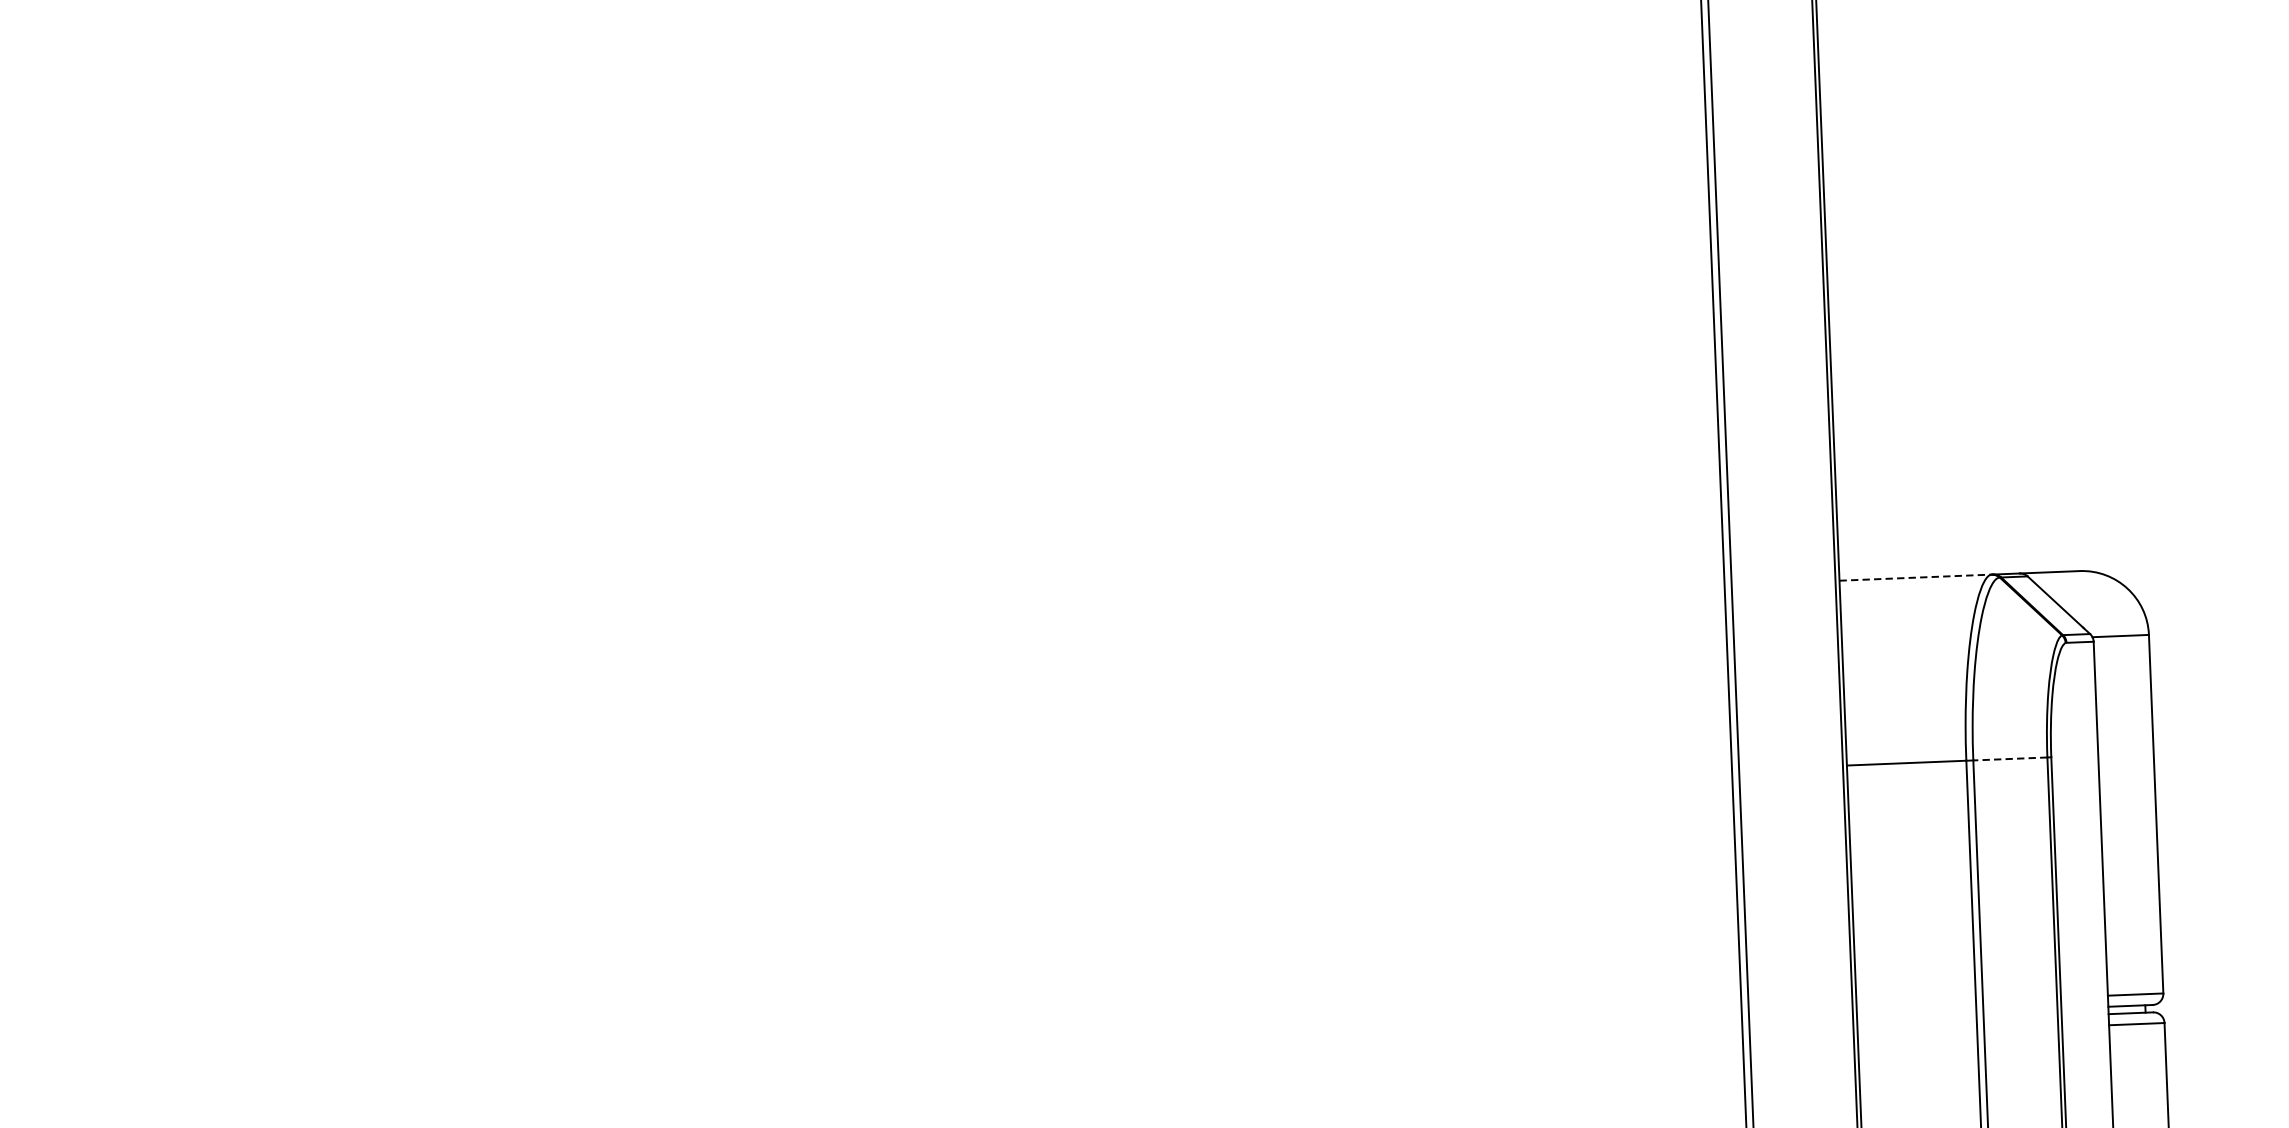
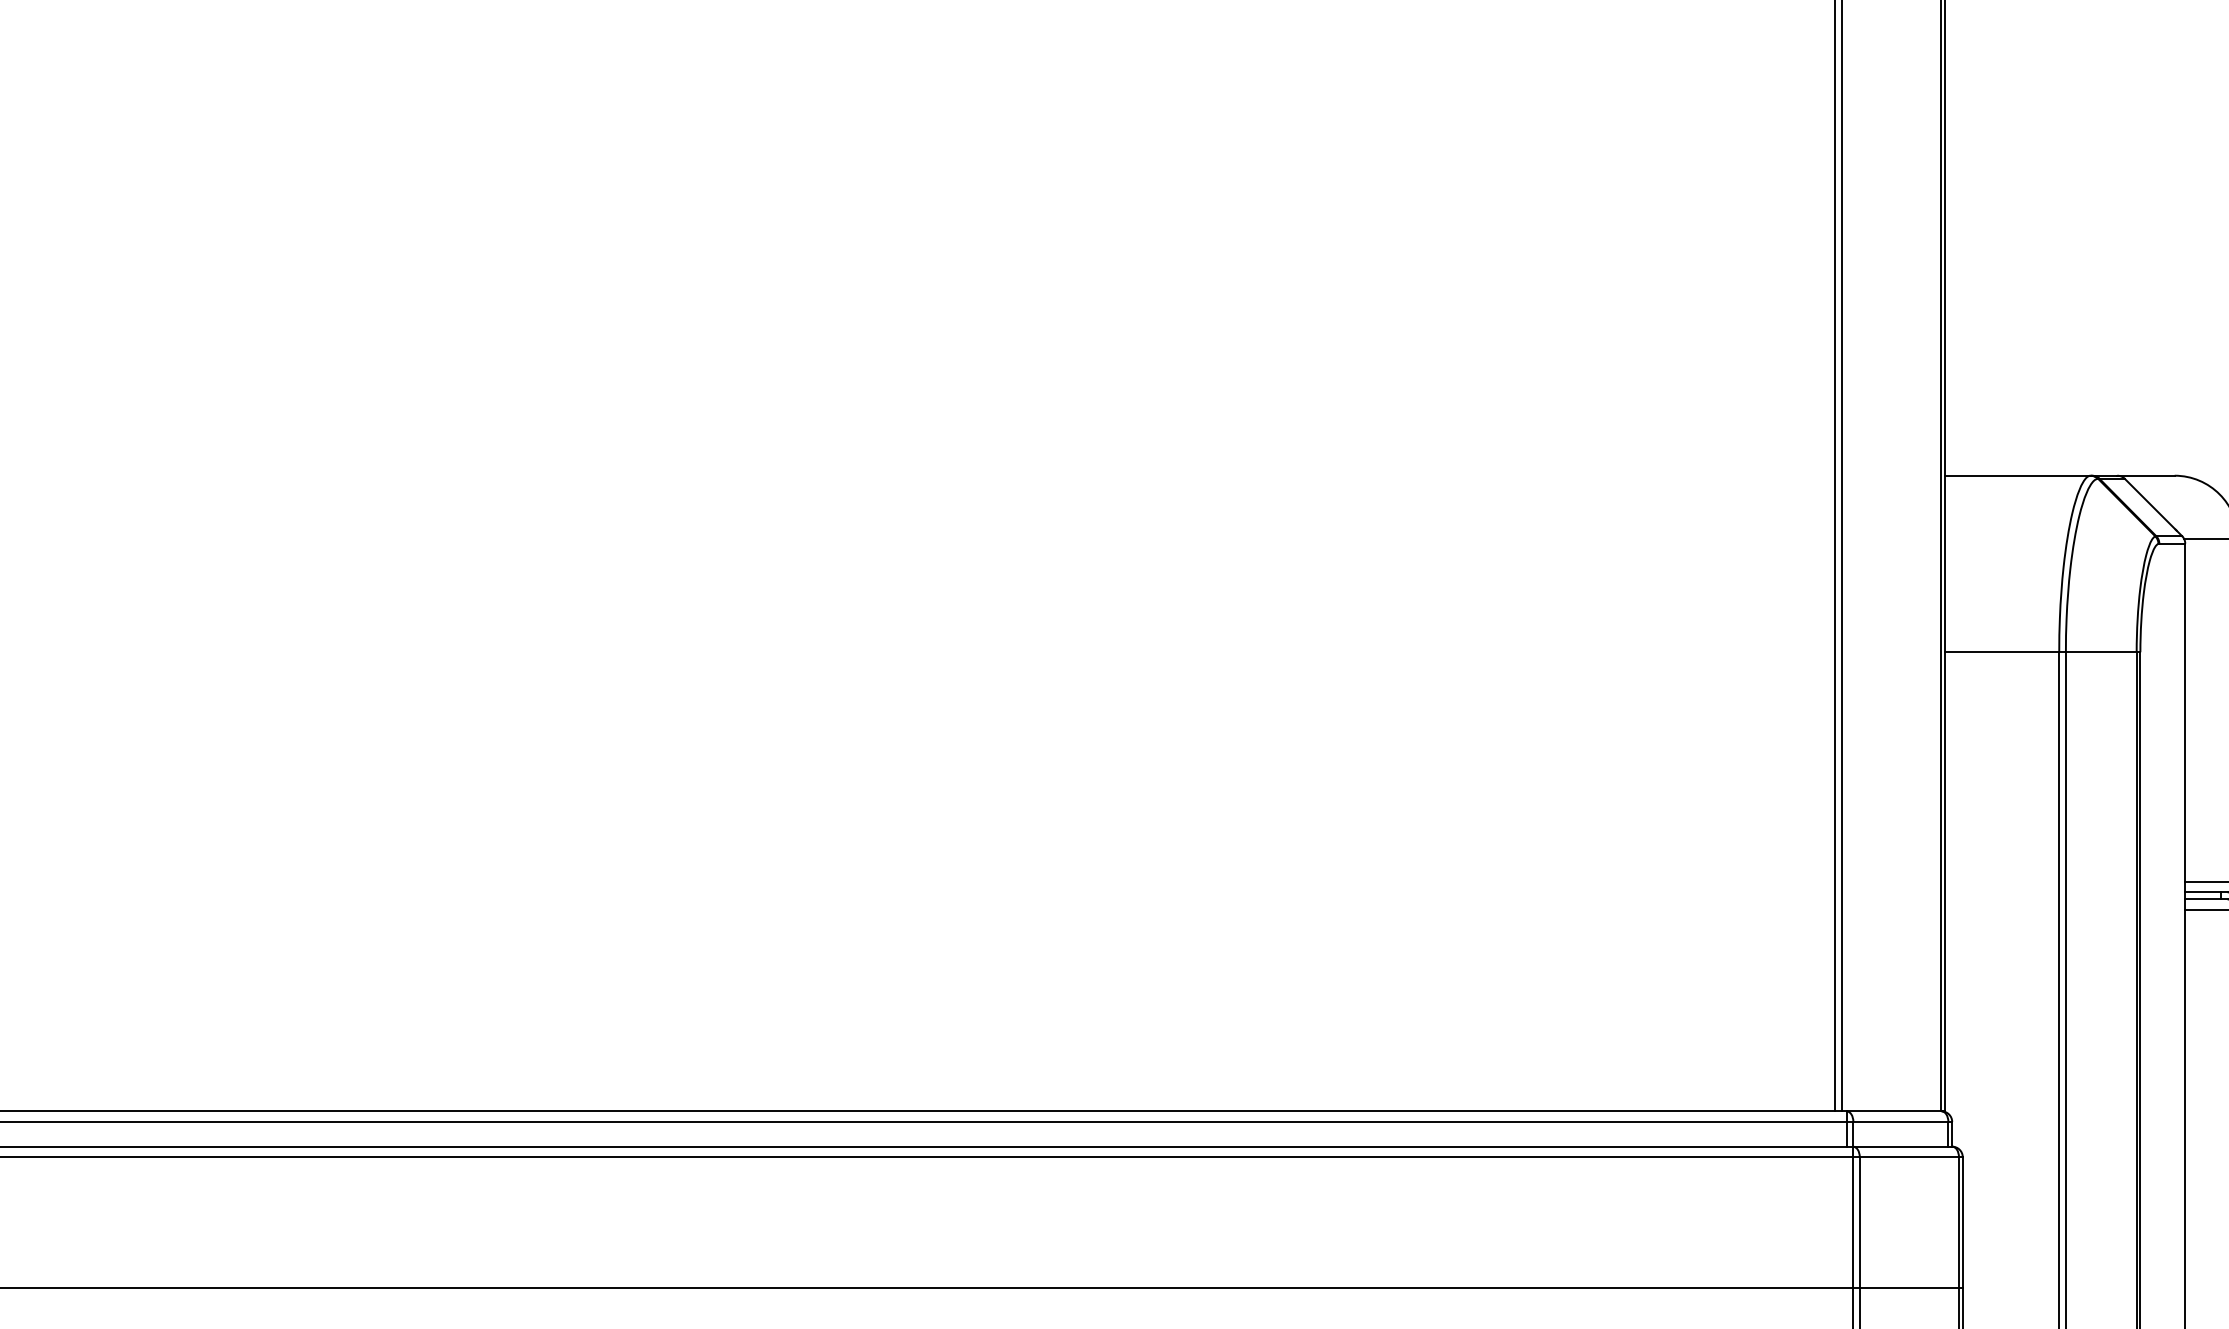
line: (1915, 577) -> (2017, 475), dashed -> solid
line: (2009, 759) -> (2100, 652), dashed -> solid

